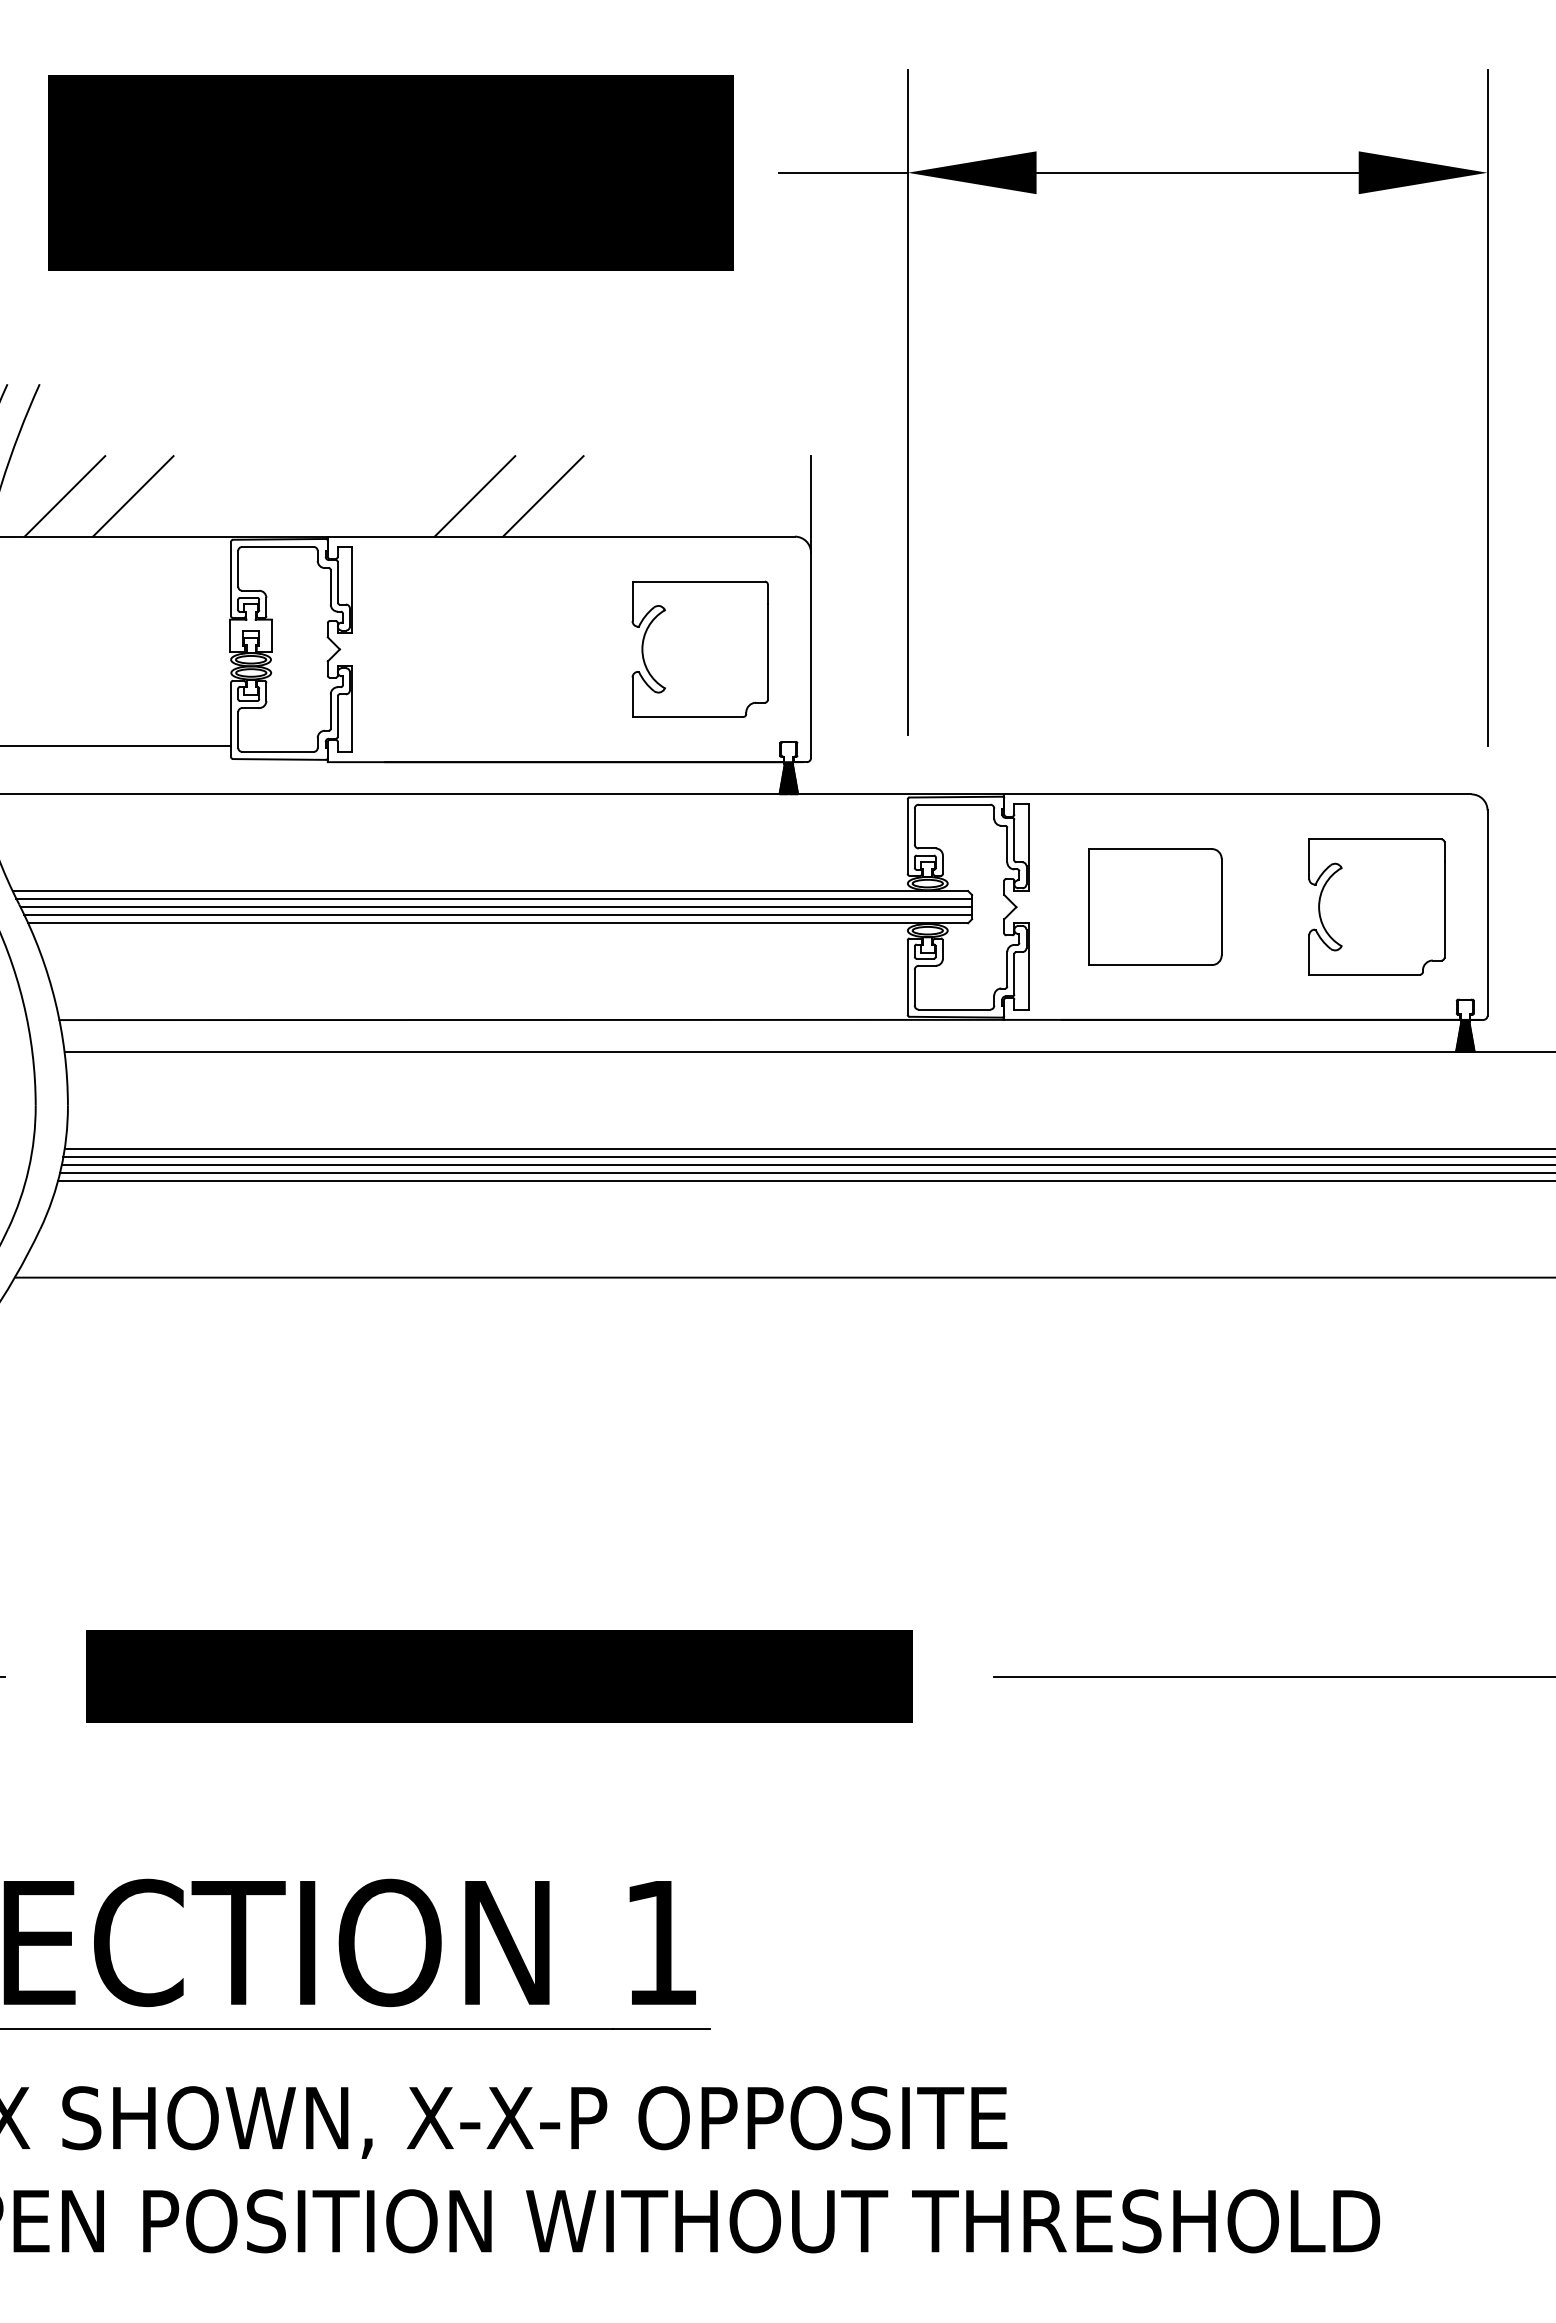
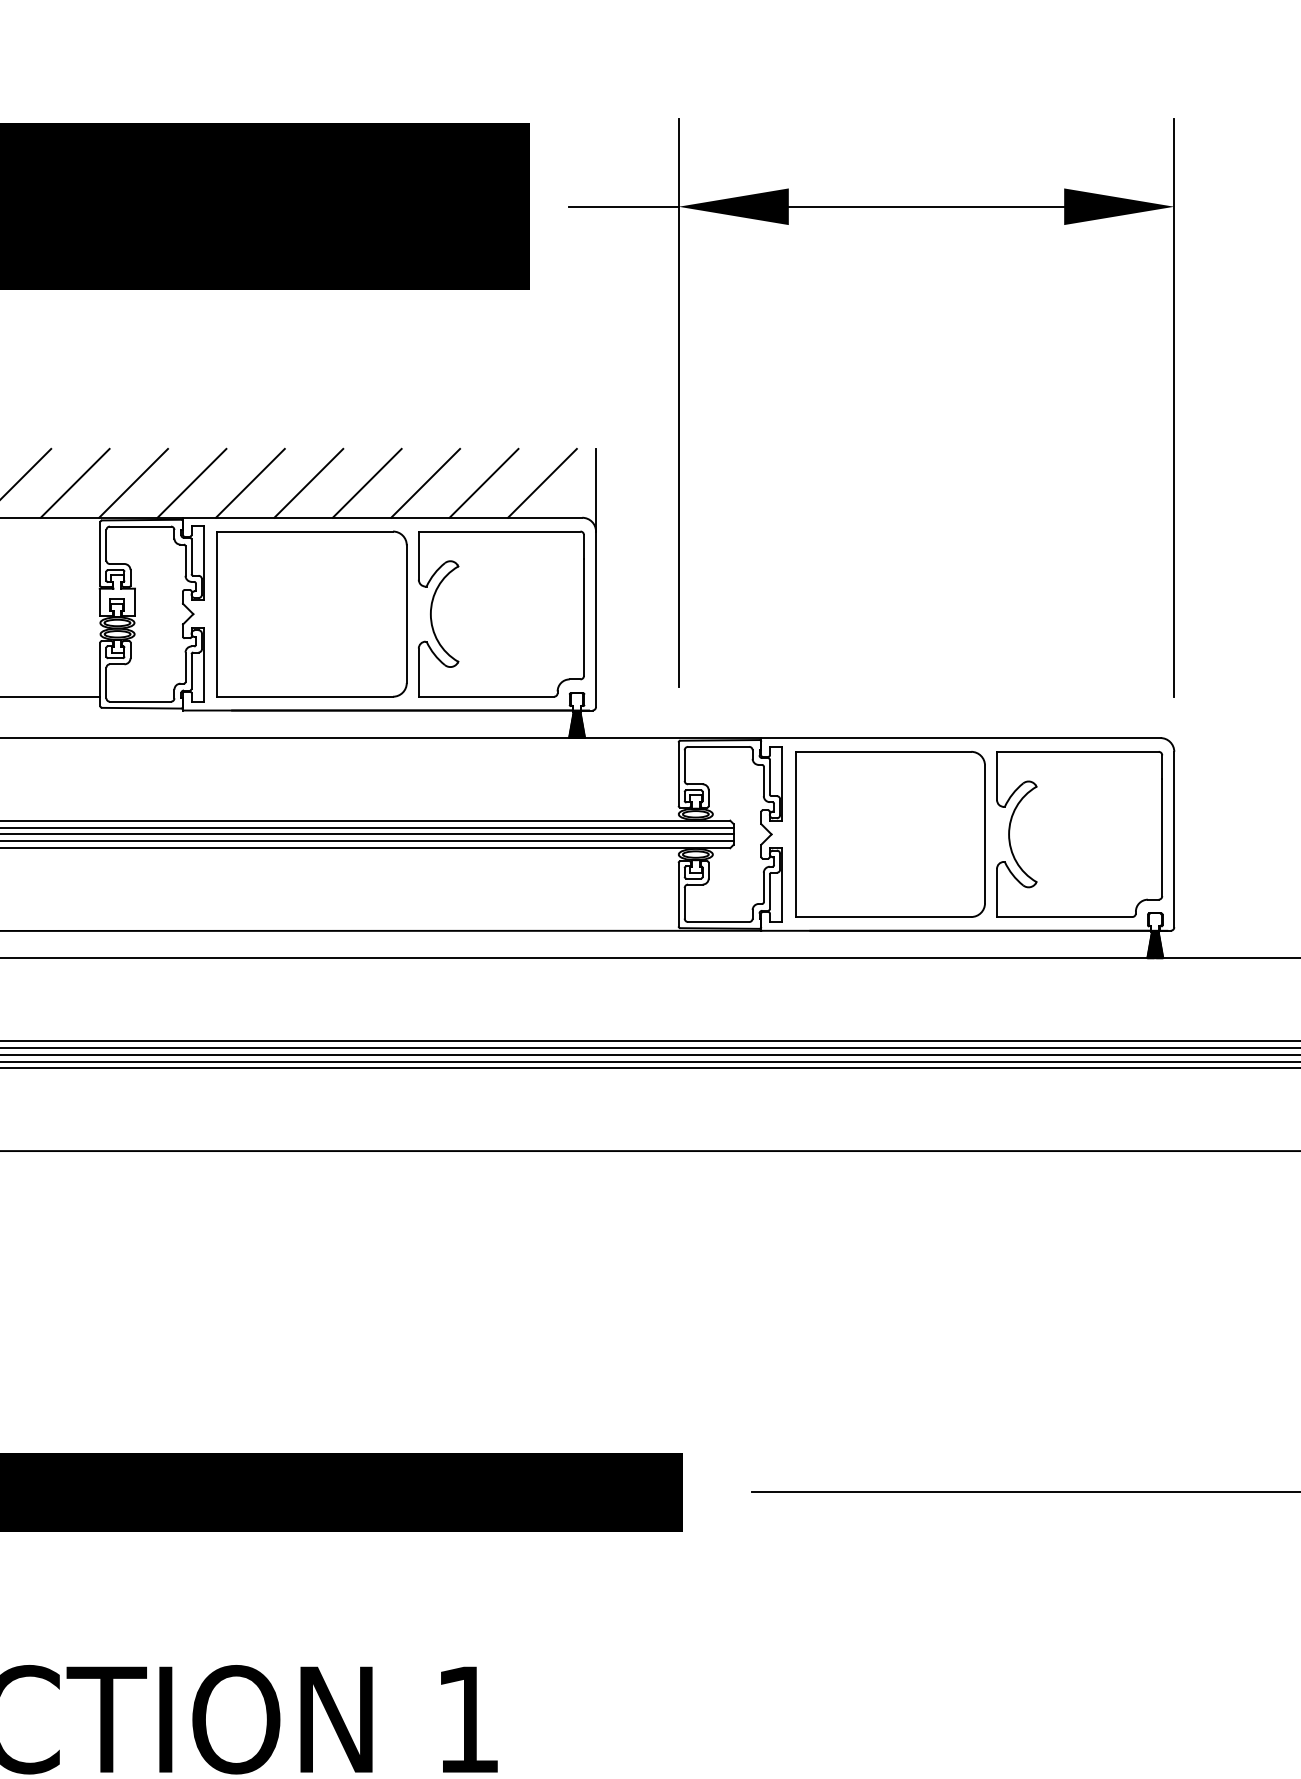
line: (201, 496) -> (75, 483), added
line: (269, 496) -> (133, 483), added
line: (338, 496) -> (192, 483), added
line: (406, 496) -> (250, 483), added
line: (611, 496) -> (425, 483), added
line: (679, 496) -> (483, 483), added
line: (748, 496) -> (542, 483), added
part: (478, 648) -> (311, 613), added
part: (699, 648) -> (500, 613), size x1.43
part: (1154, 906) -> (889, 833), size x1.67
part: (1376, 906) -> (1079, 833), size x1.43

